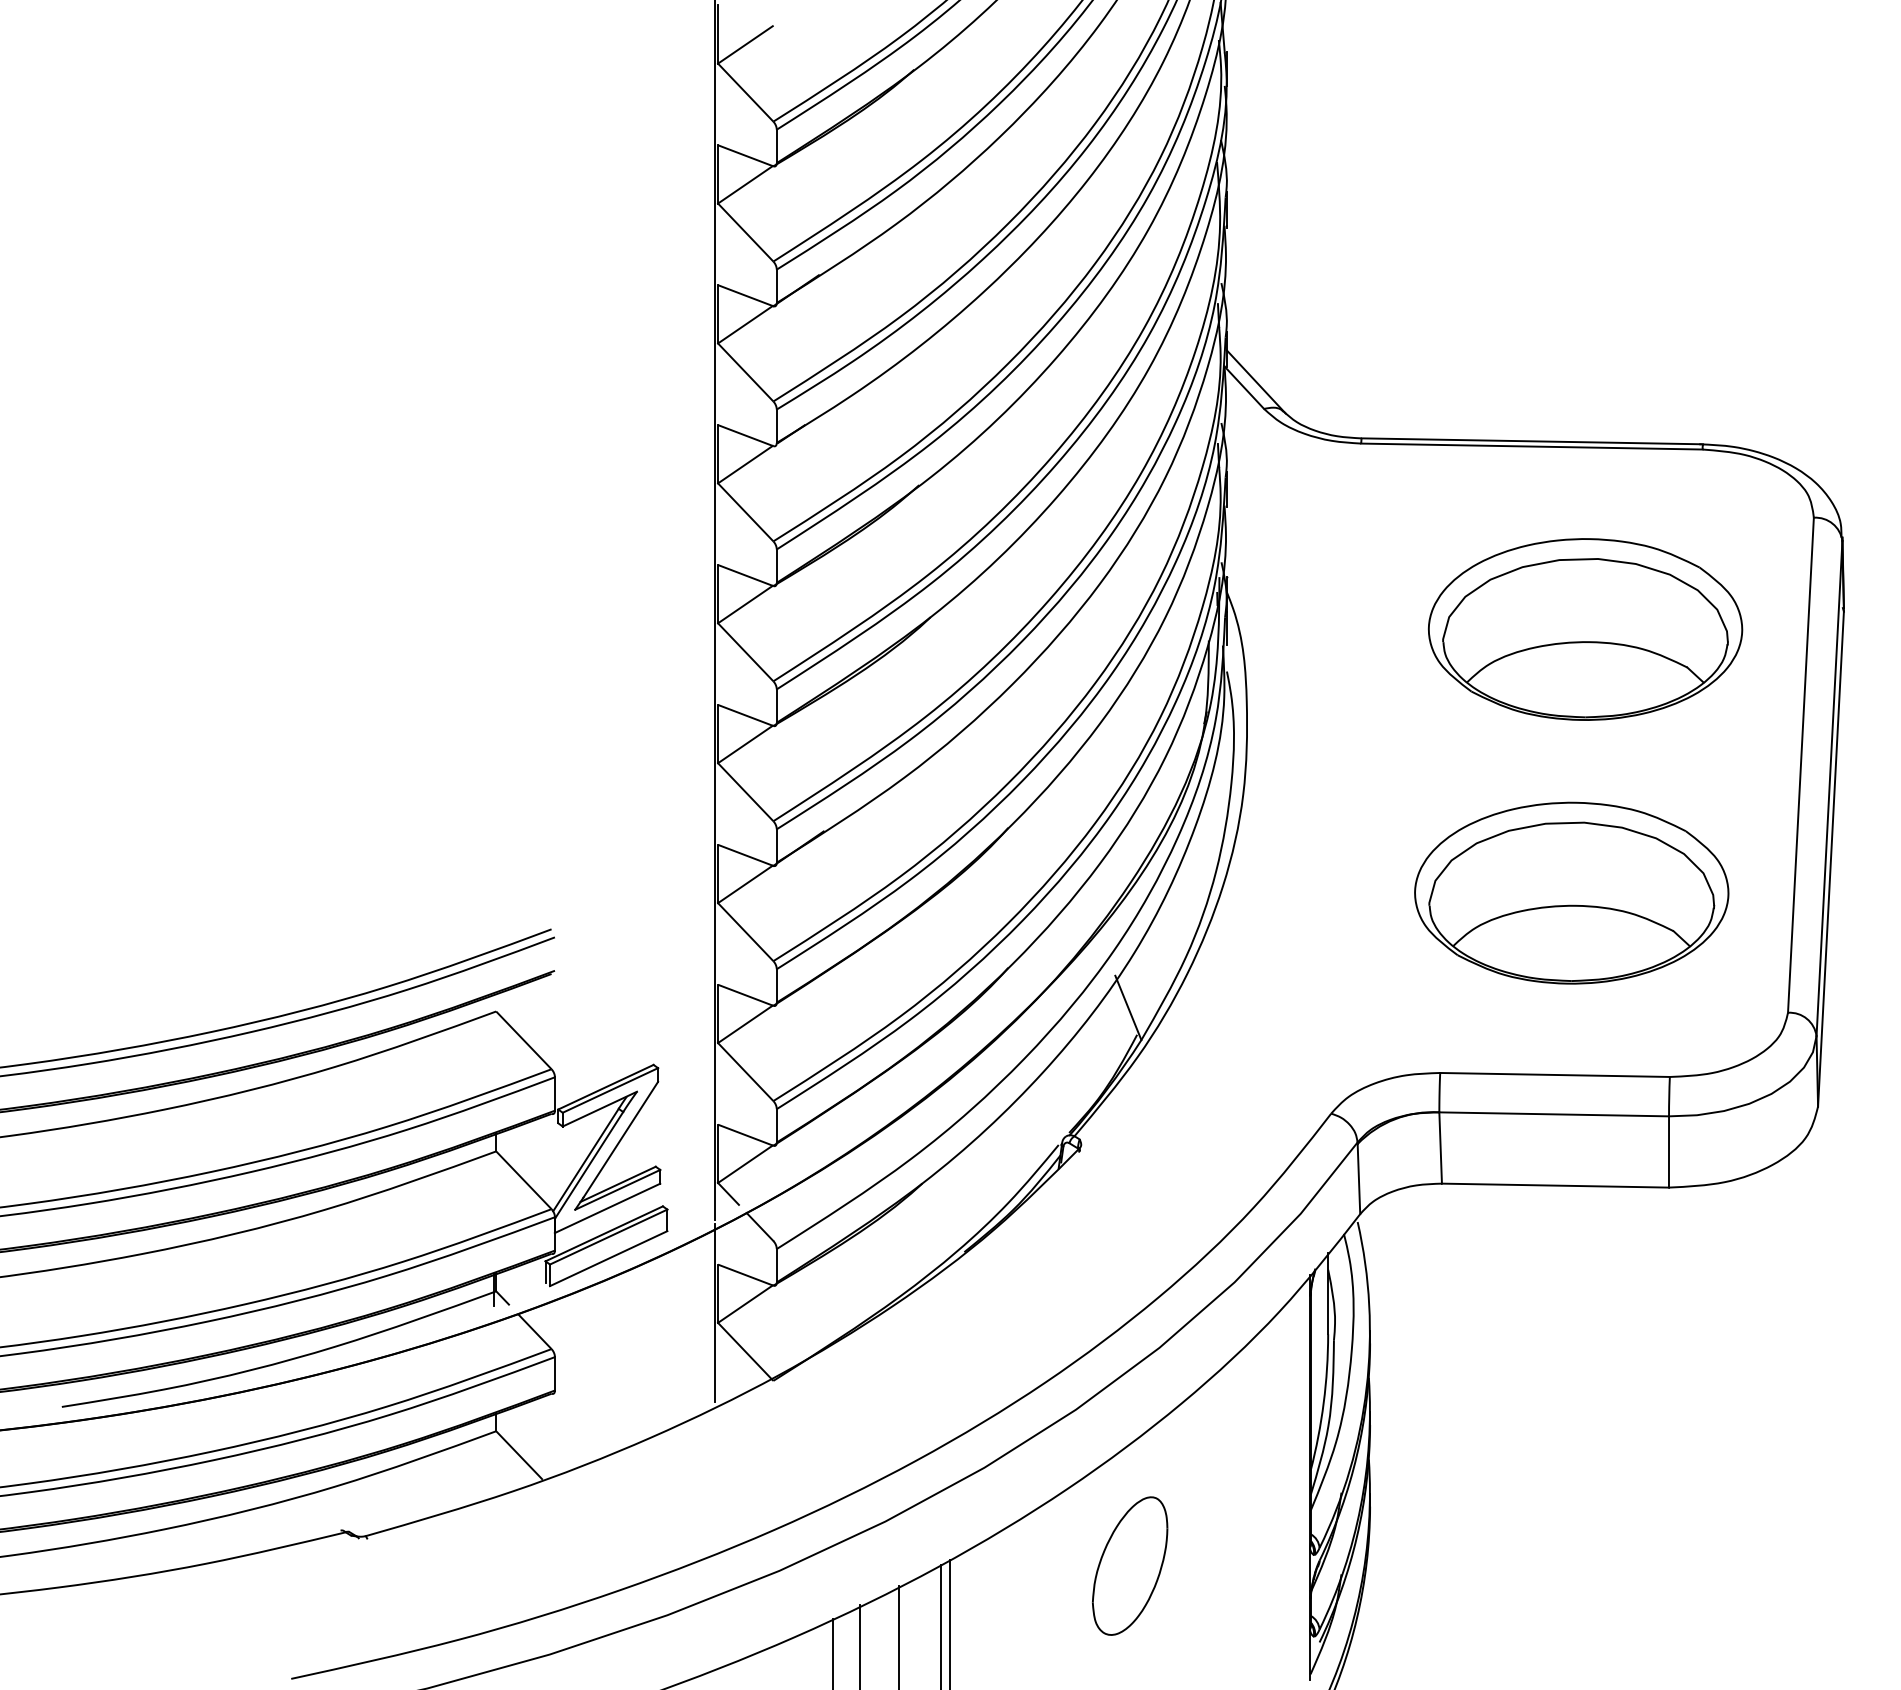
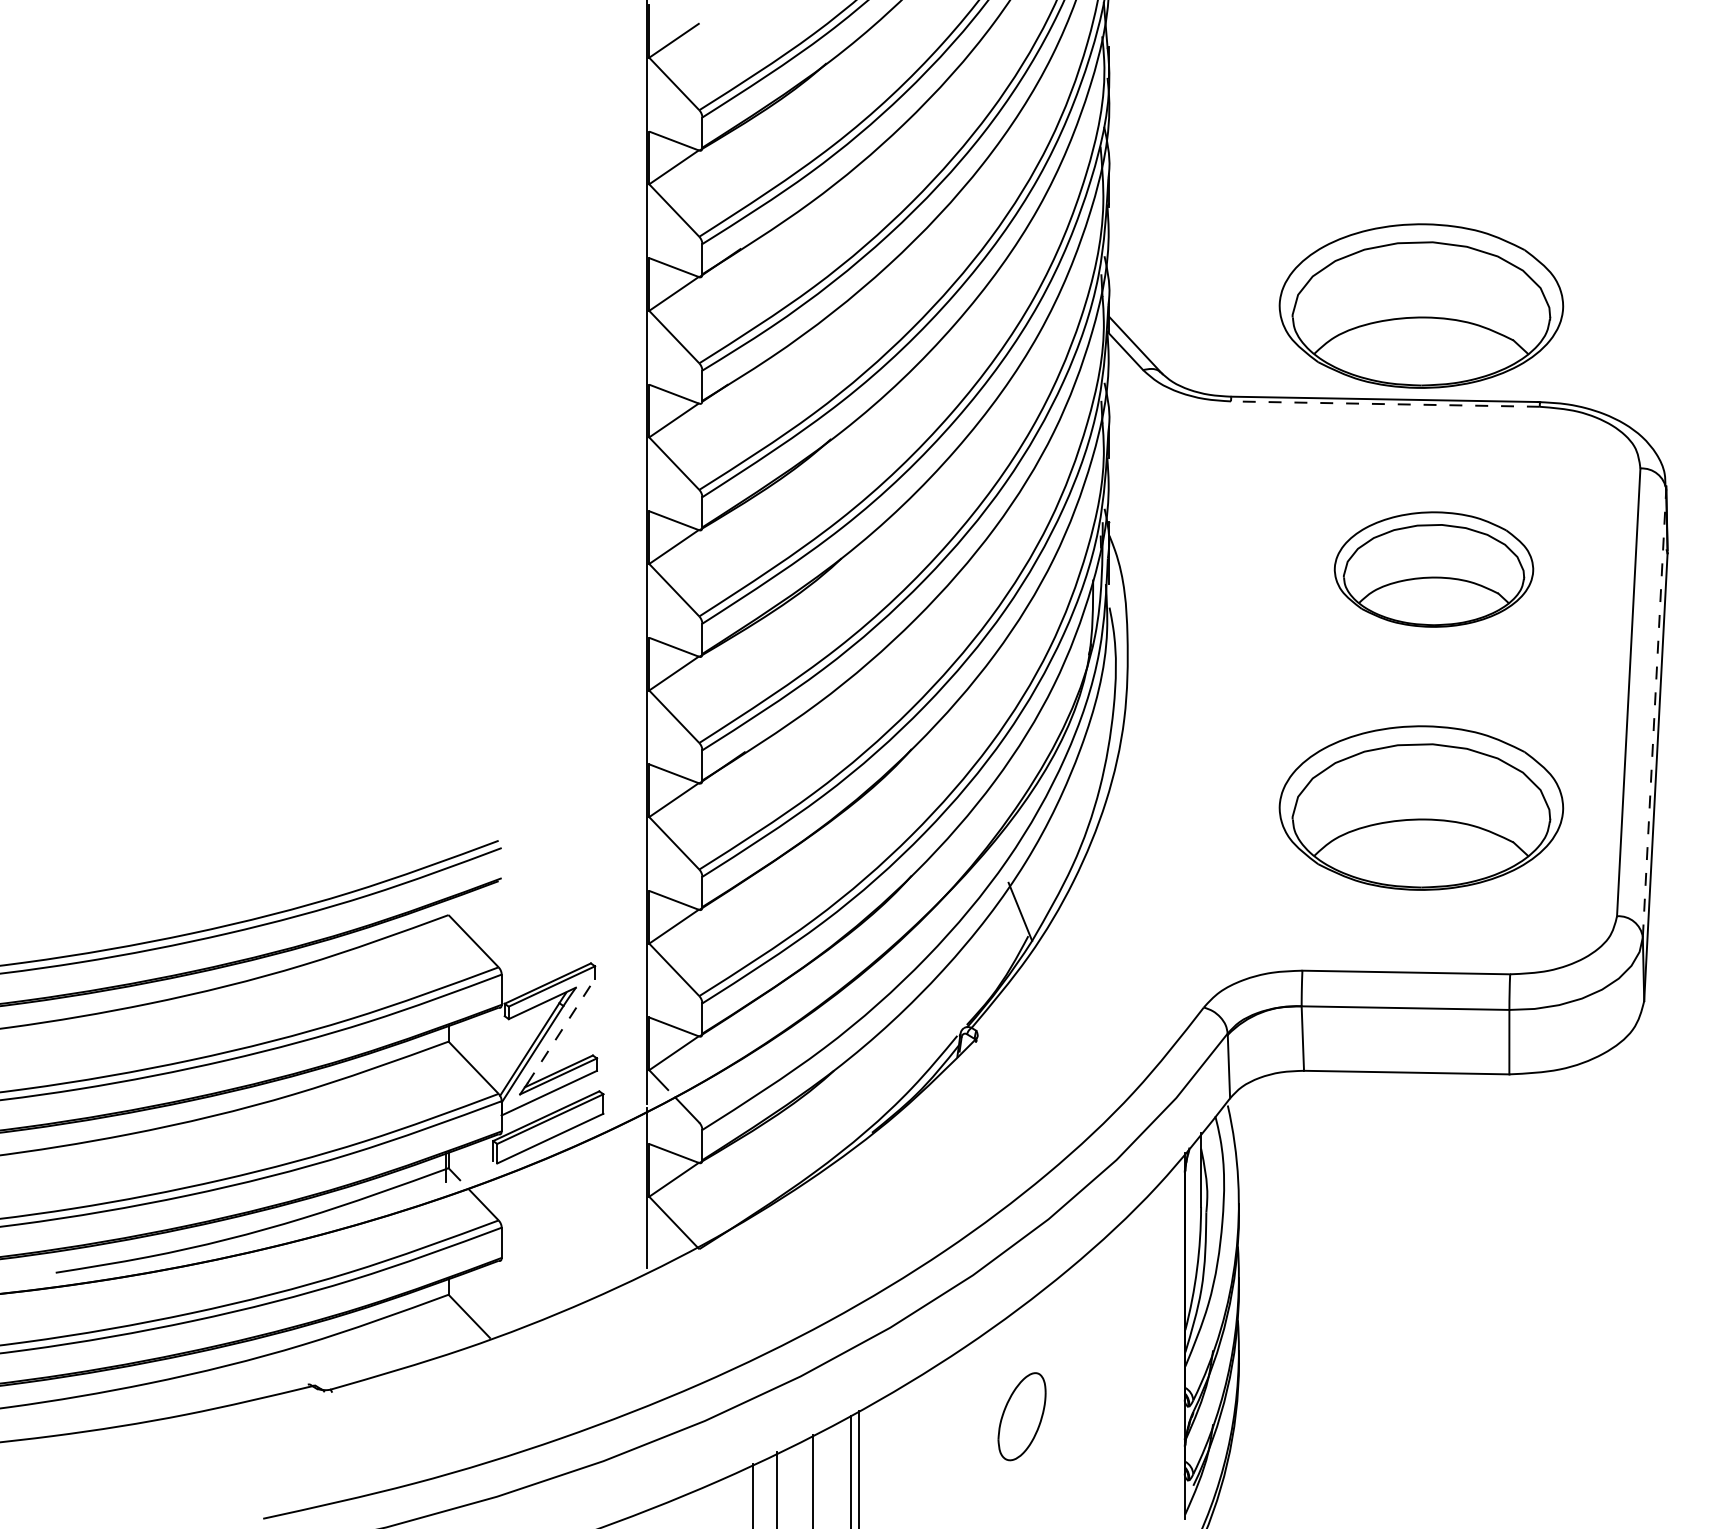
part: (1571, 337) -> (1421, 305), added
line: (1531, 446) -> (1385, 404), solid -> dashed
part: (1585, 629) -> (1433, 569), size x0.7
line: (1829, 788) -> (1654, 713), solid -> dashed
line: (620, 1139) -> (561, 1030), solid -> dashed
part: (1130, 1565) -> (1022, 1416), size x0.7

